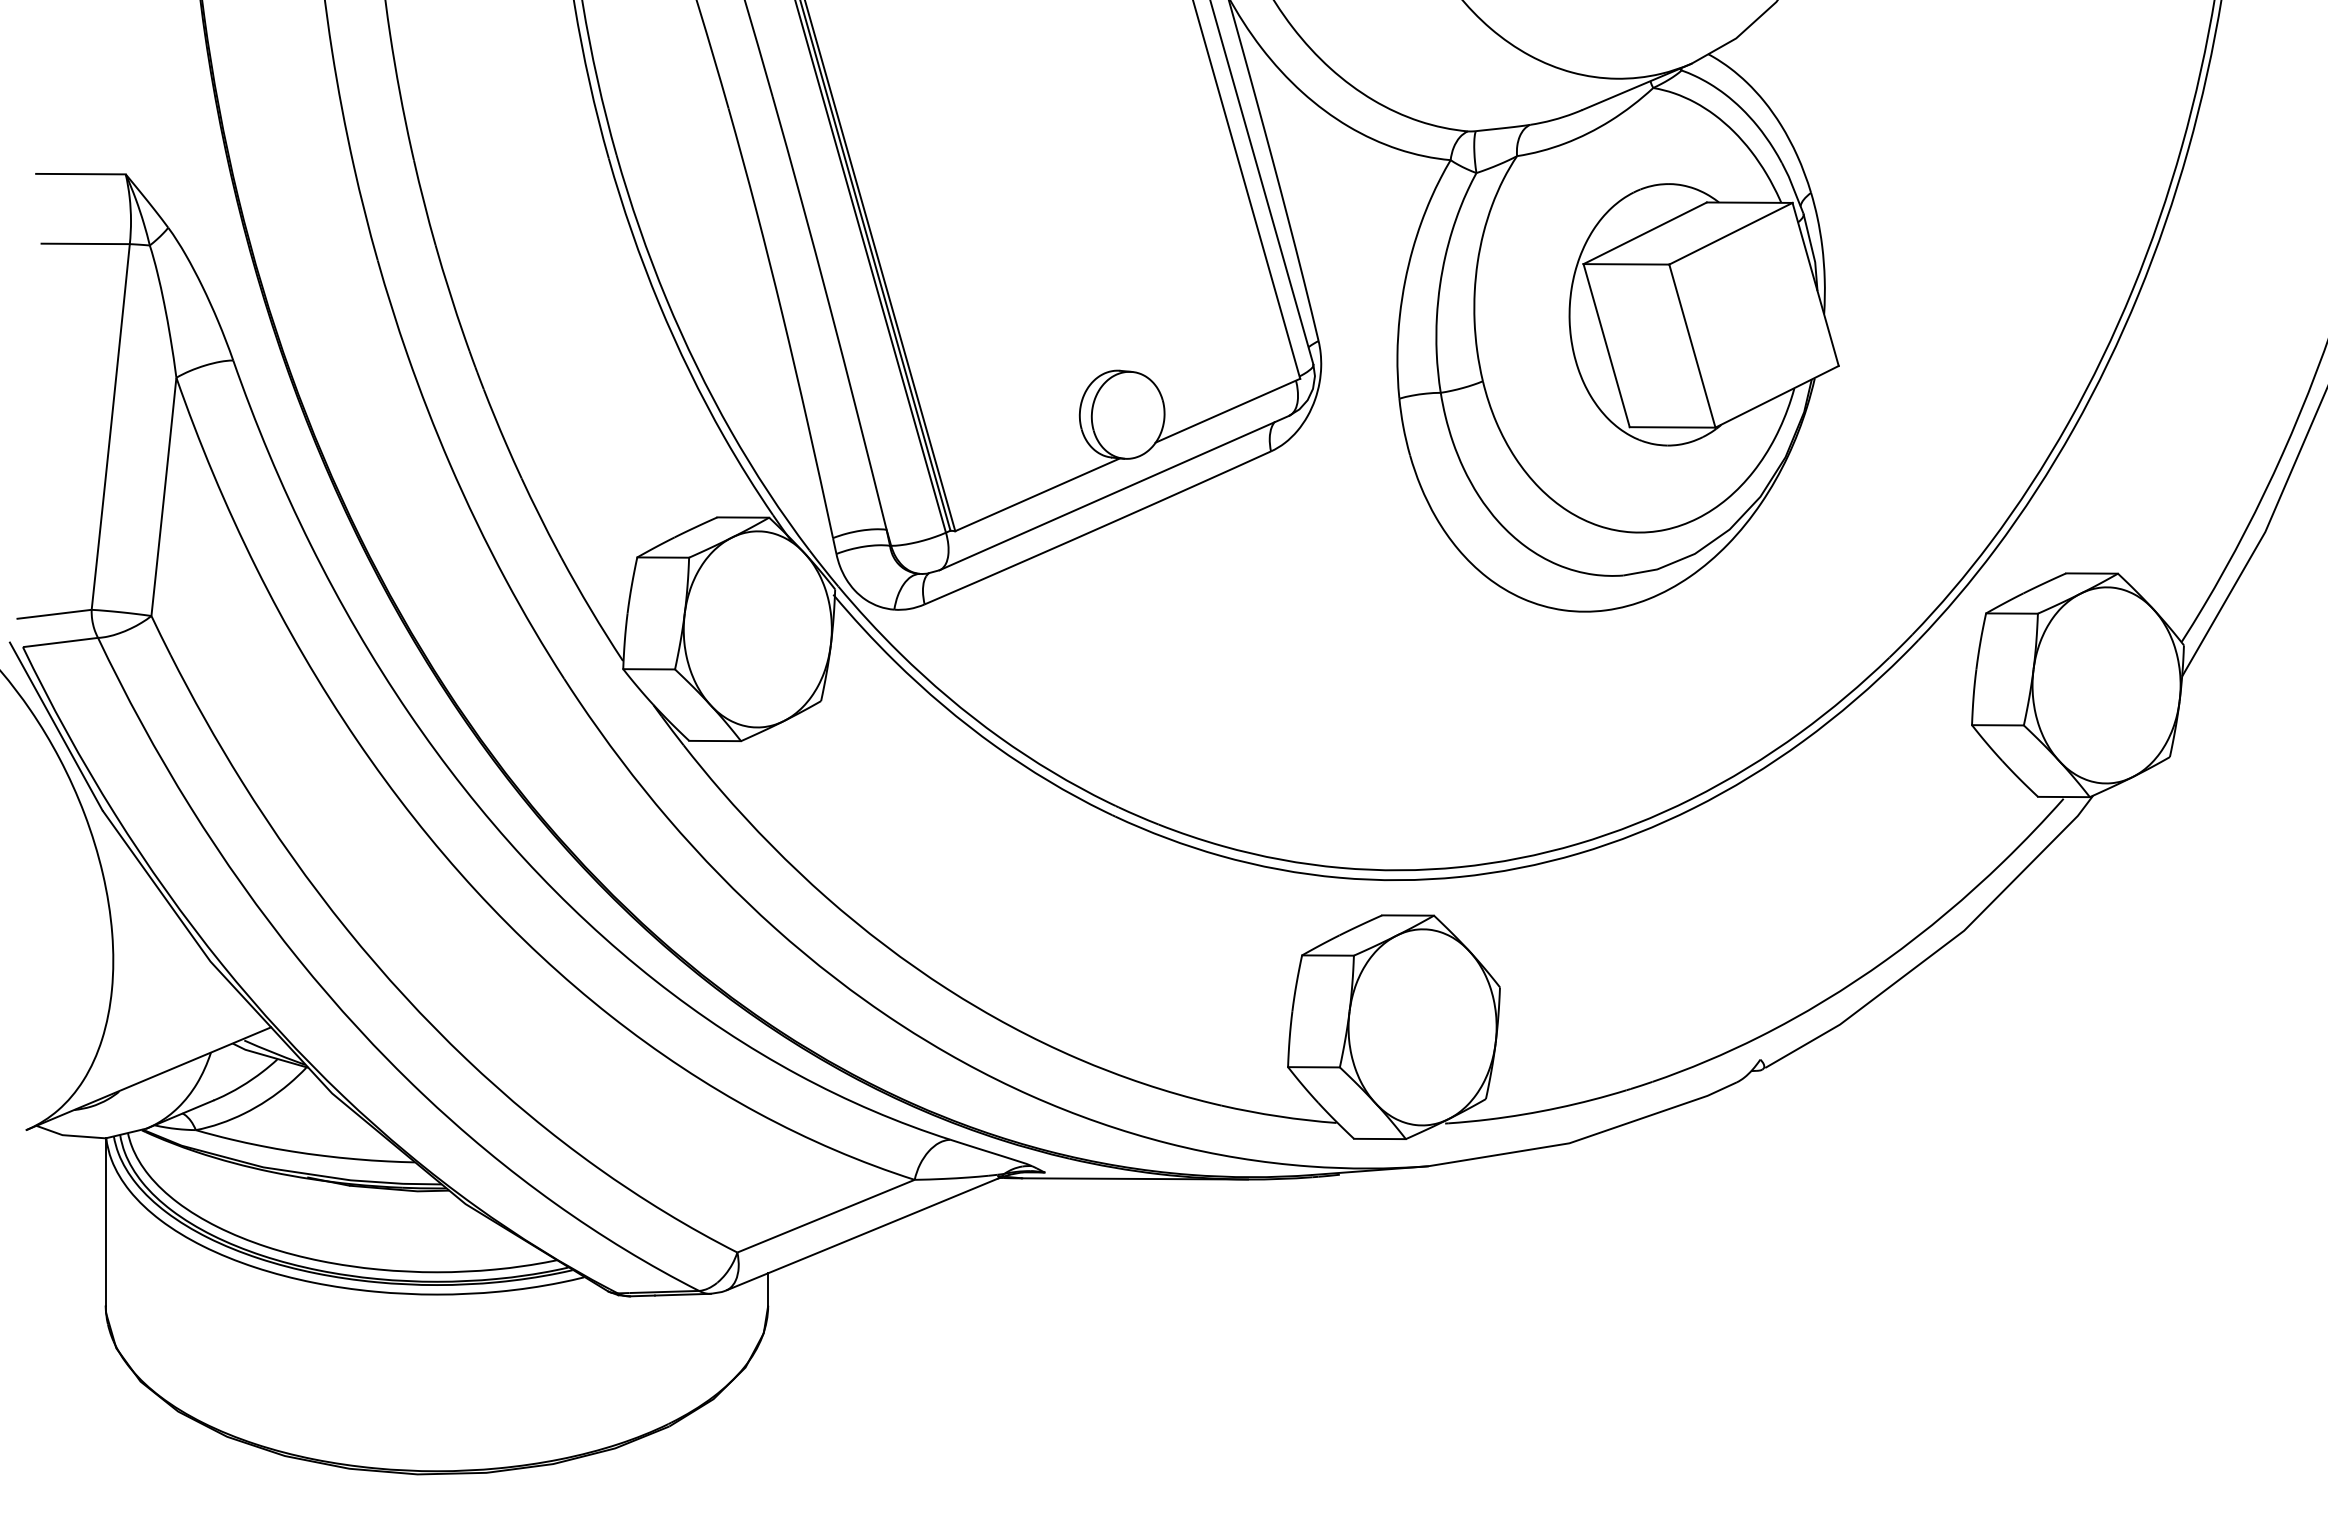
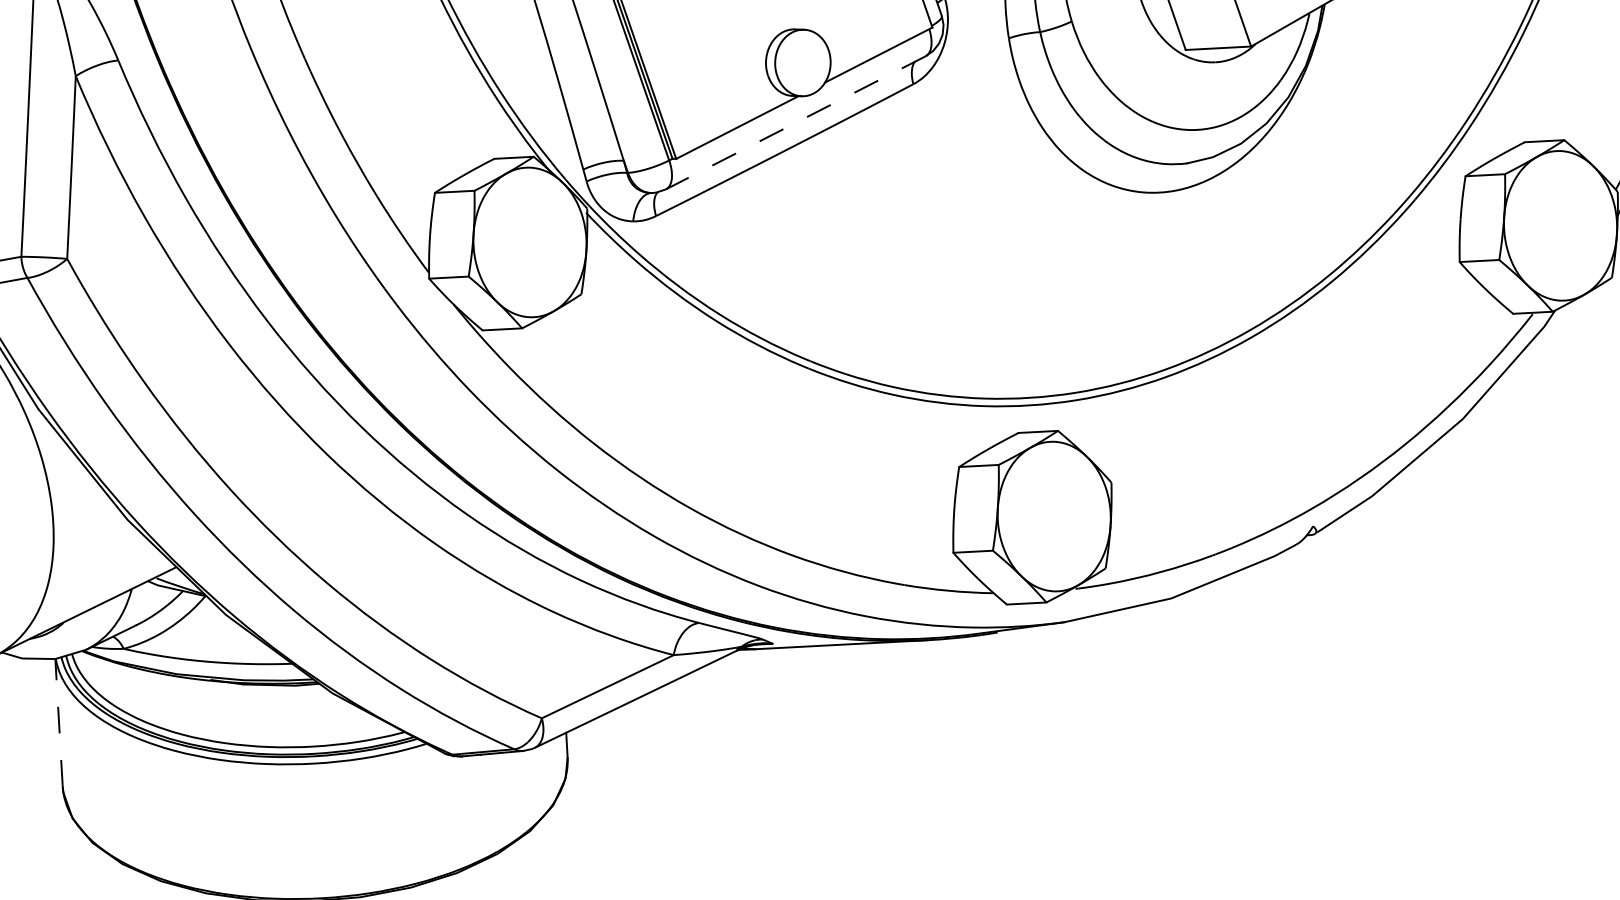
line: (1113, 493) -> (795, 123), solid -> dashed
line: (105, 1221) -> (58, 722), solid -> dashed

